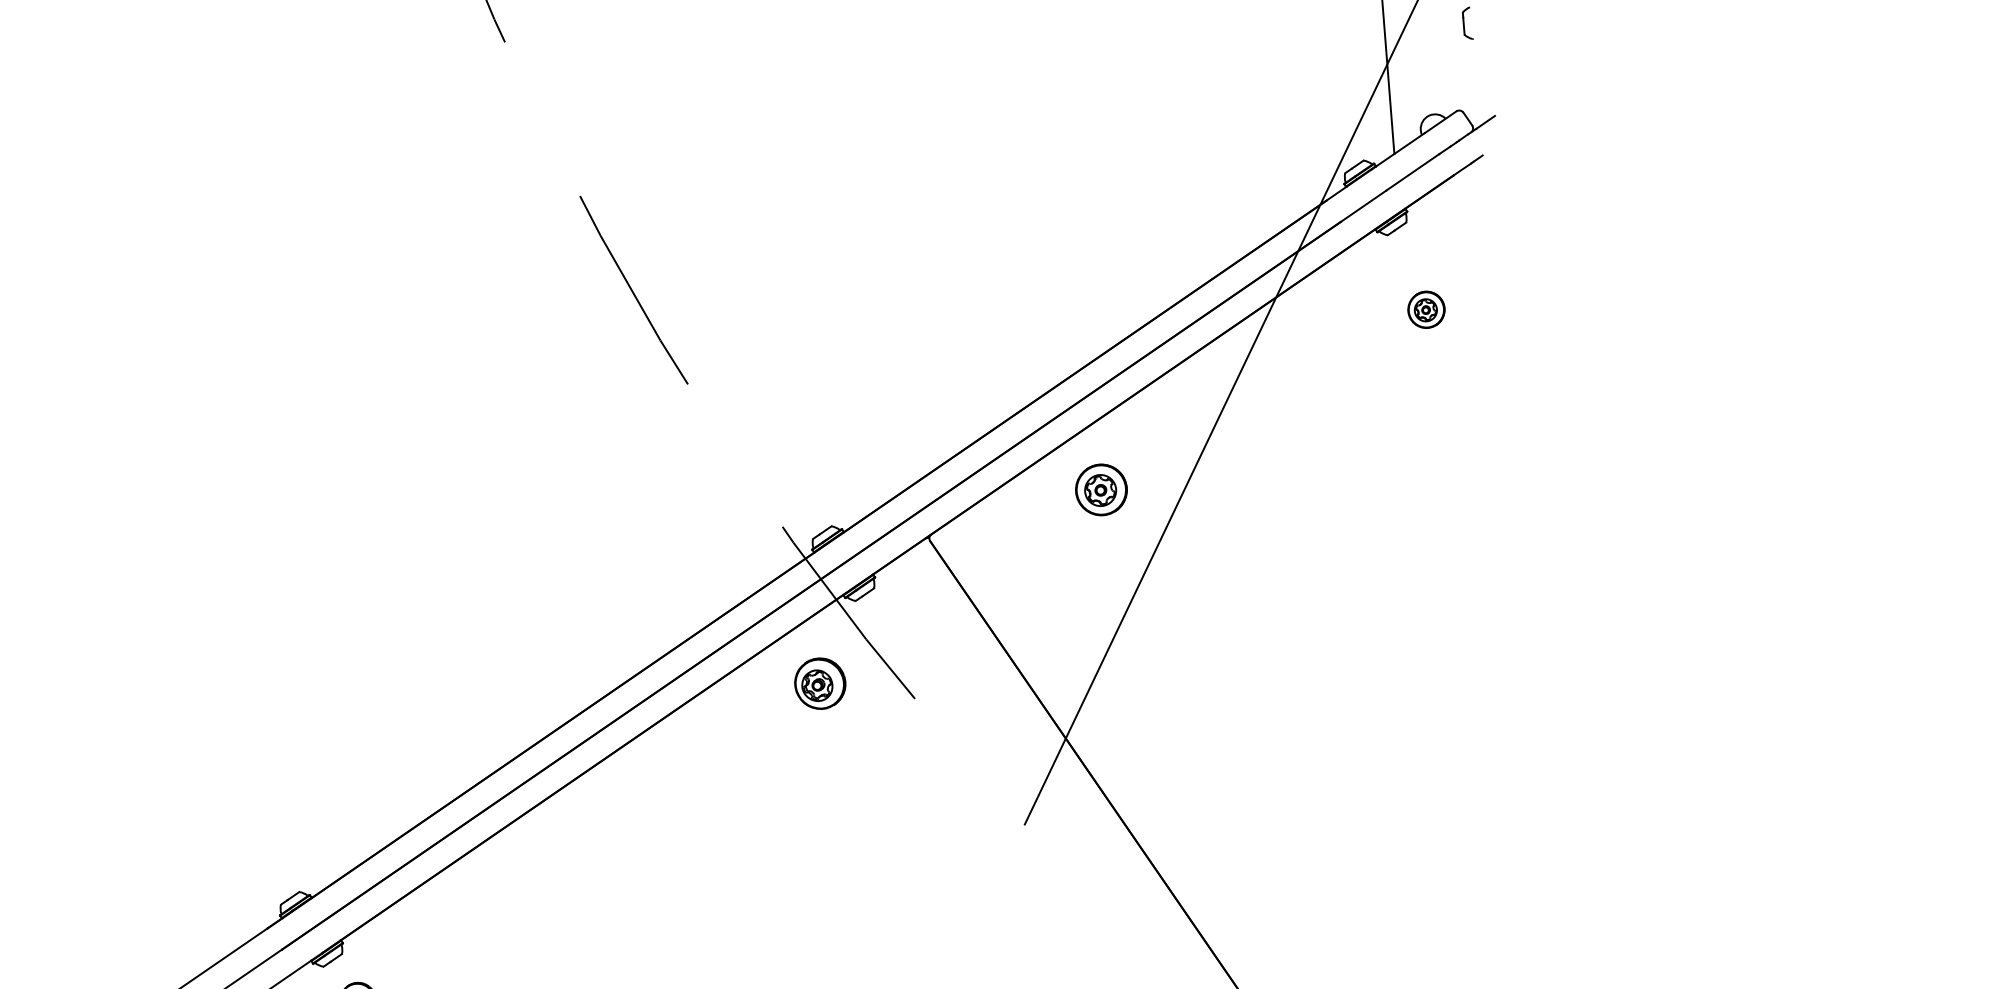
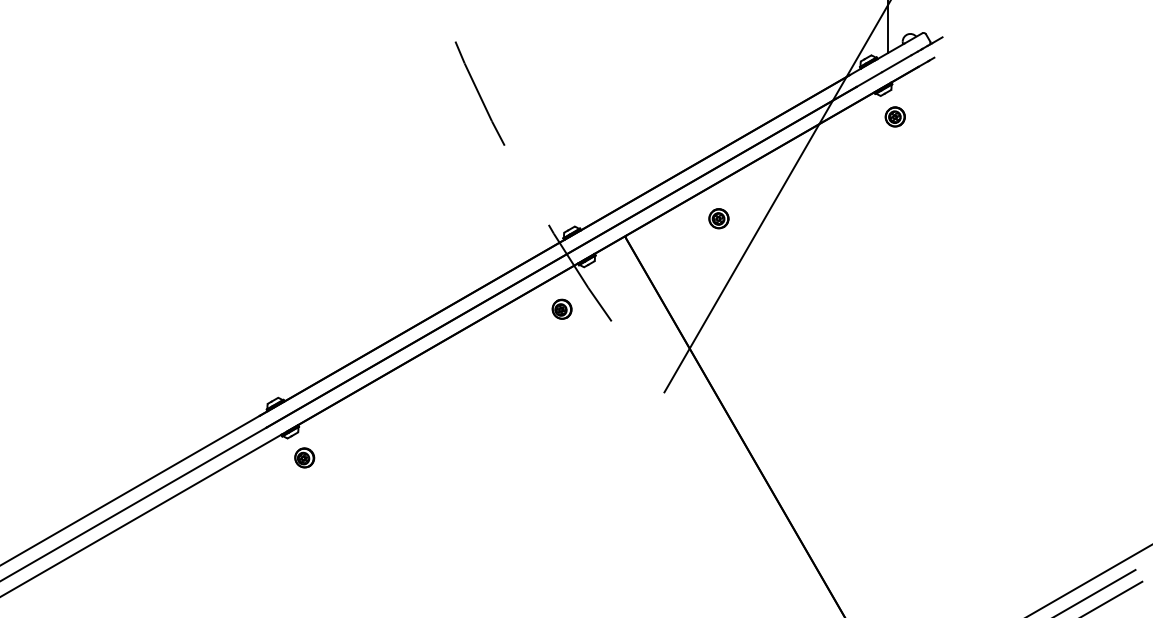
part: (1424, 309) -> (894, 116), moved
part: (1100, 489) -> (718, 218), size x0.71
part: (818, 682) -> (561, 308), size x0.71

